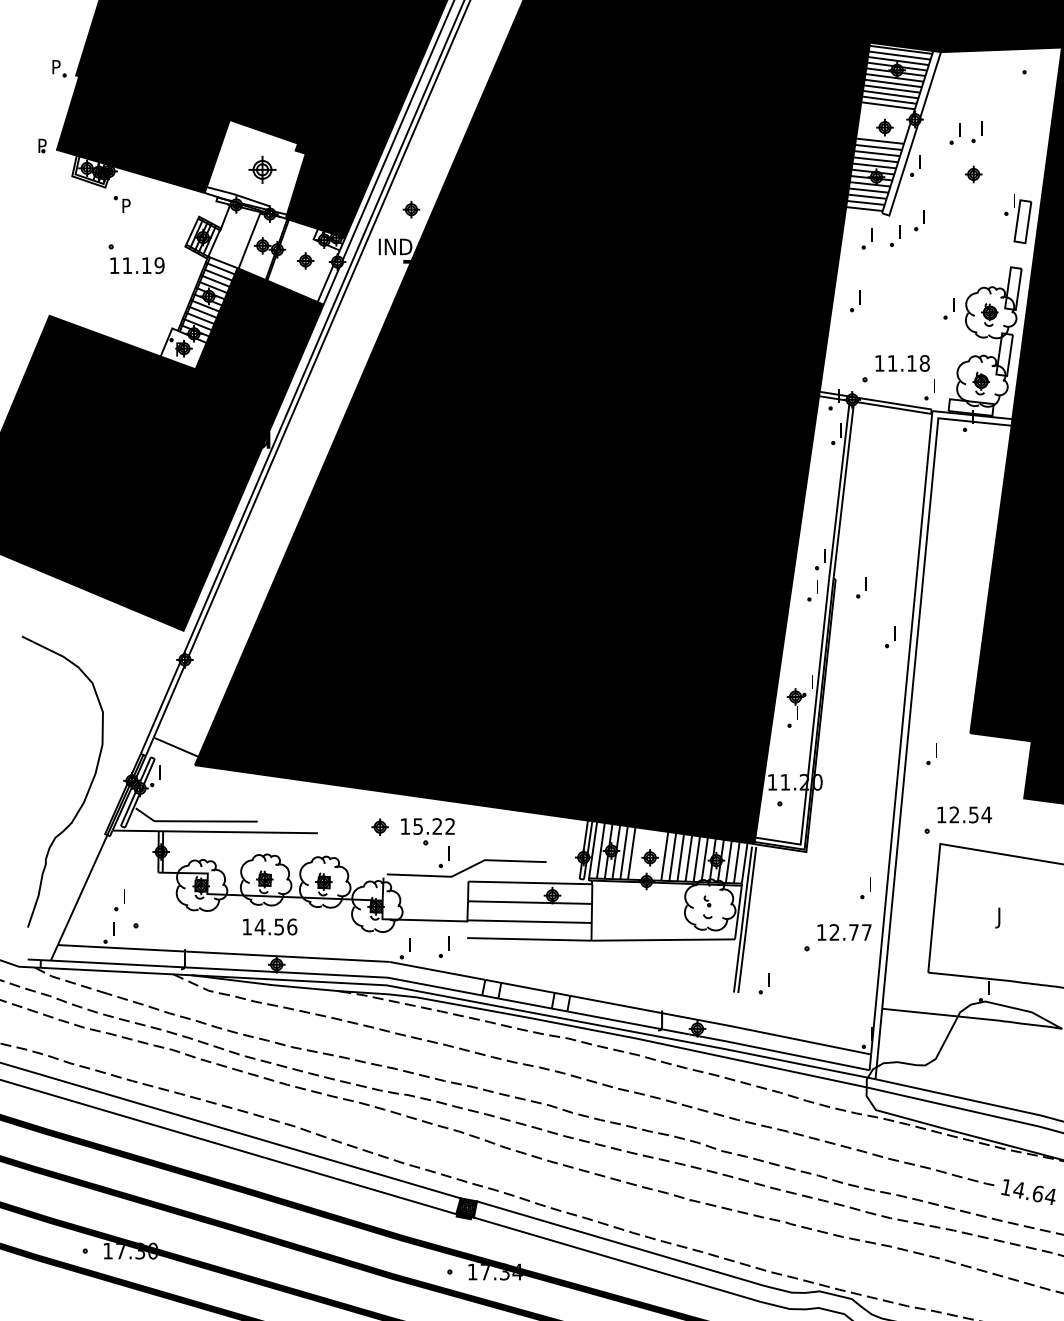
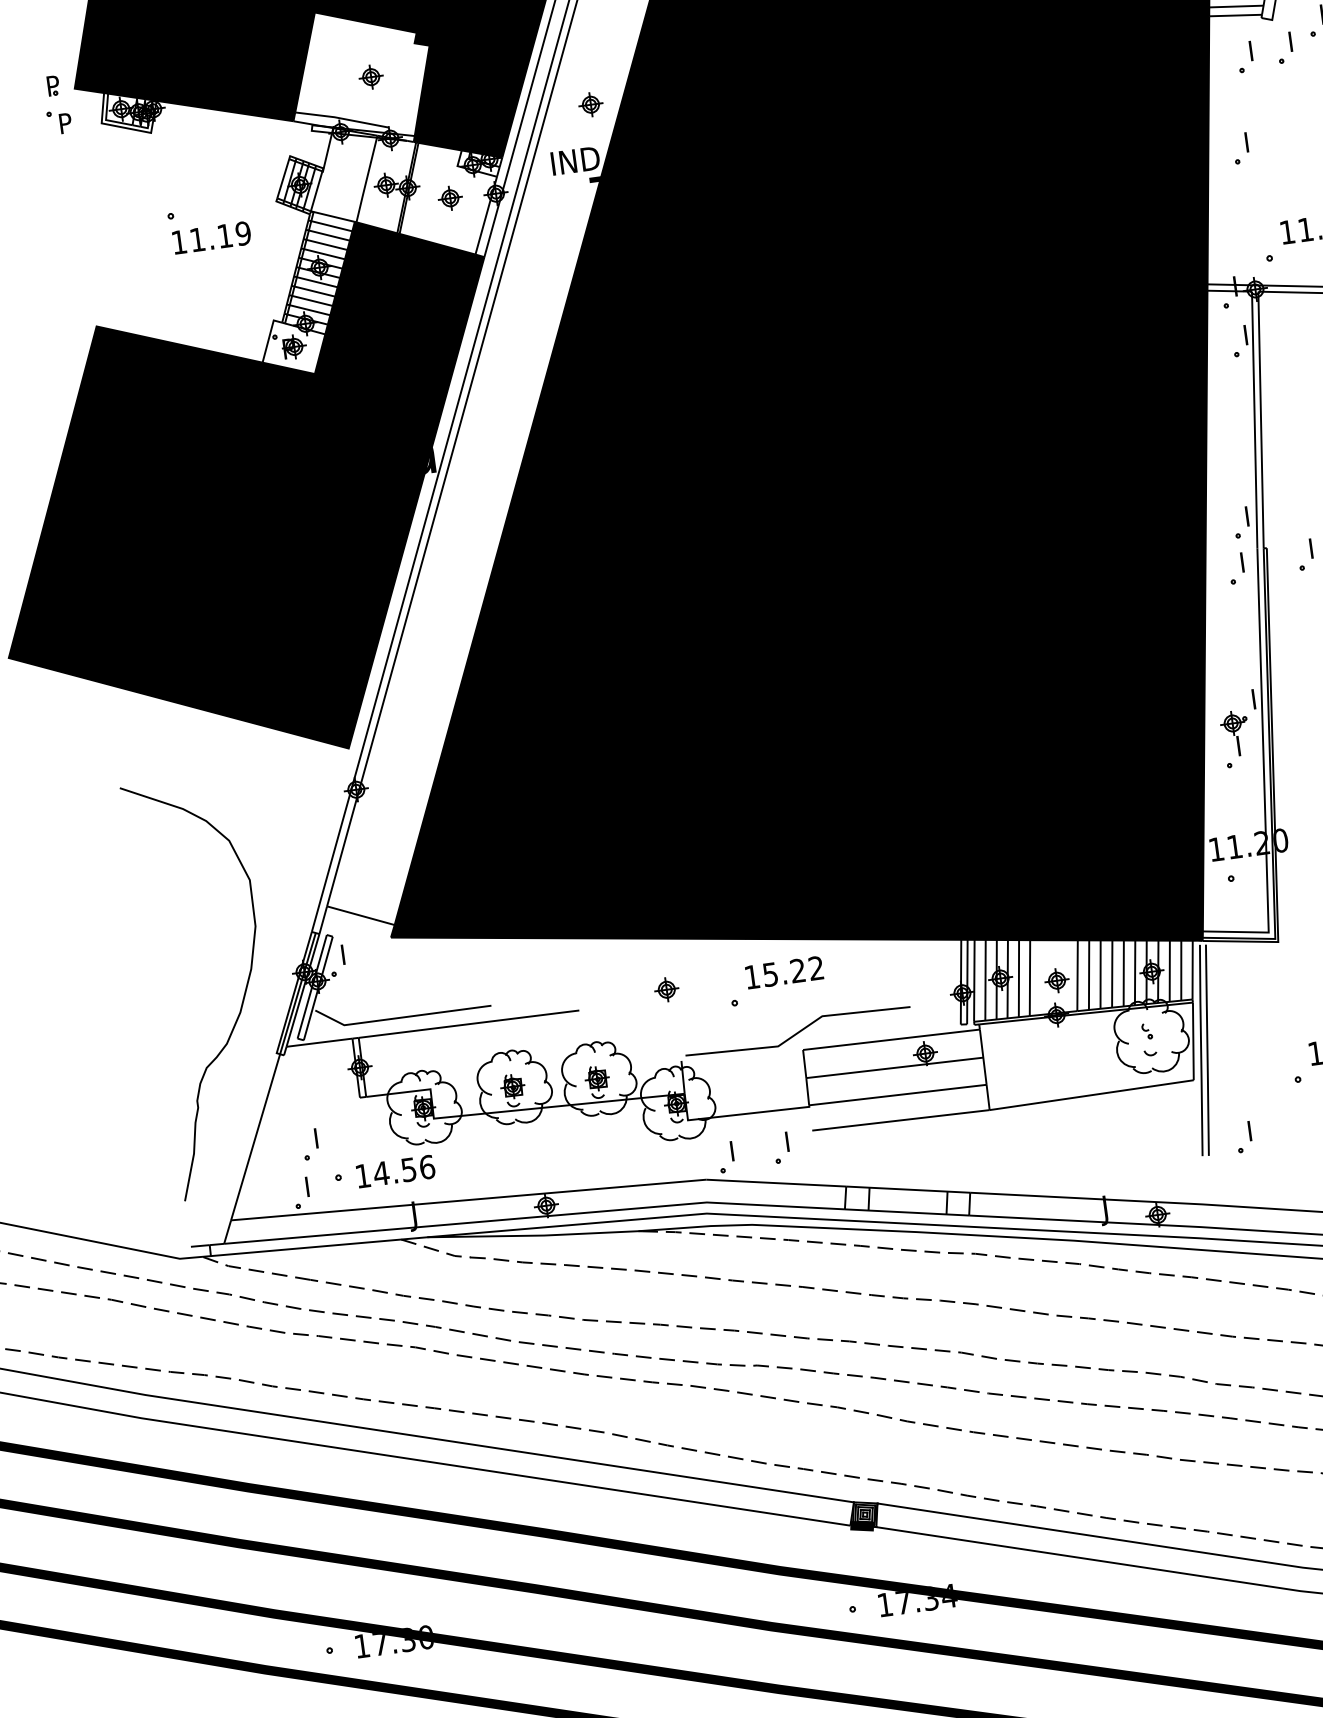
part: (262, 169) -> (371, 76), size x0.62
part: (121, 204) -> (58, 122), moved
text: (427, 826) -> (783, 972), moved
part: (443, 857) -> (762, 1020), removed
text: (270, 926) -> (396, 1170), moved

